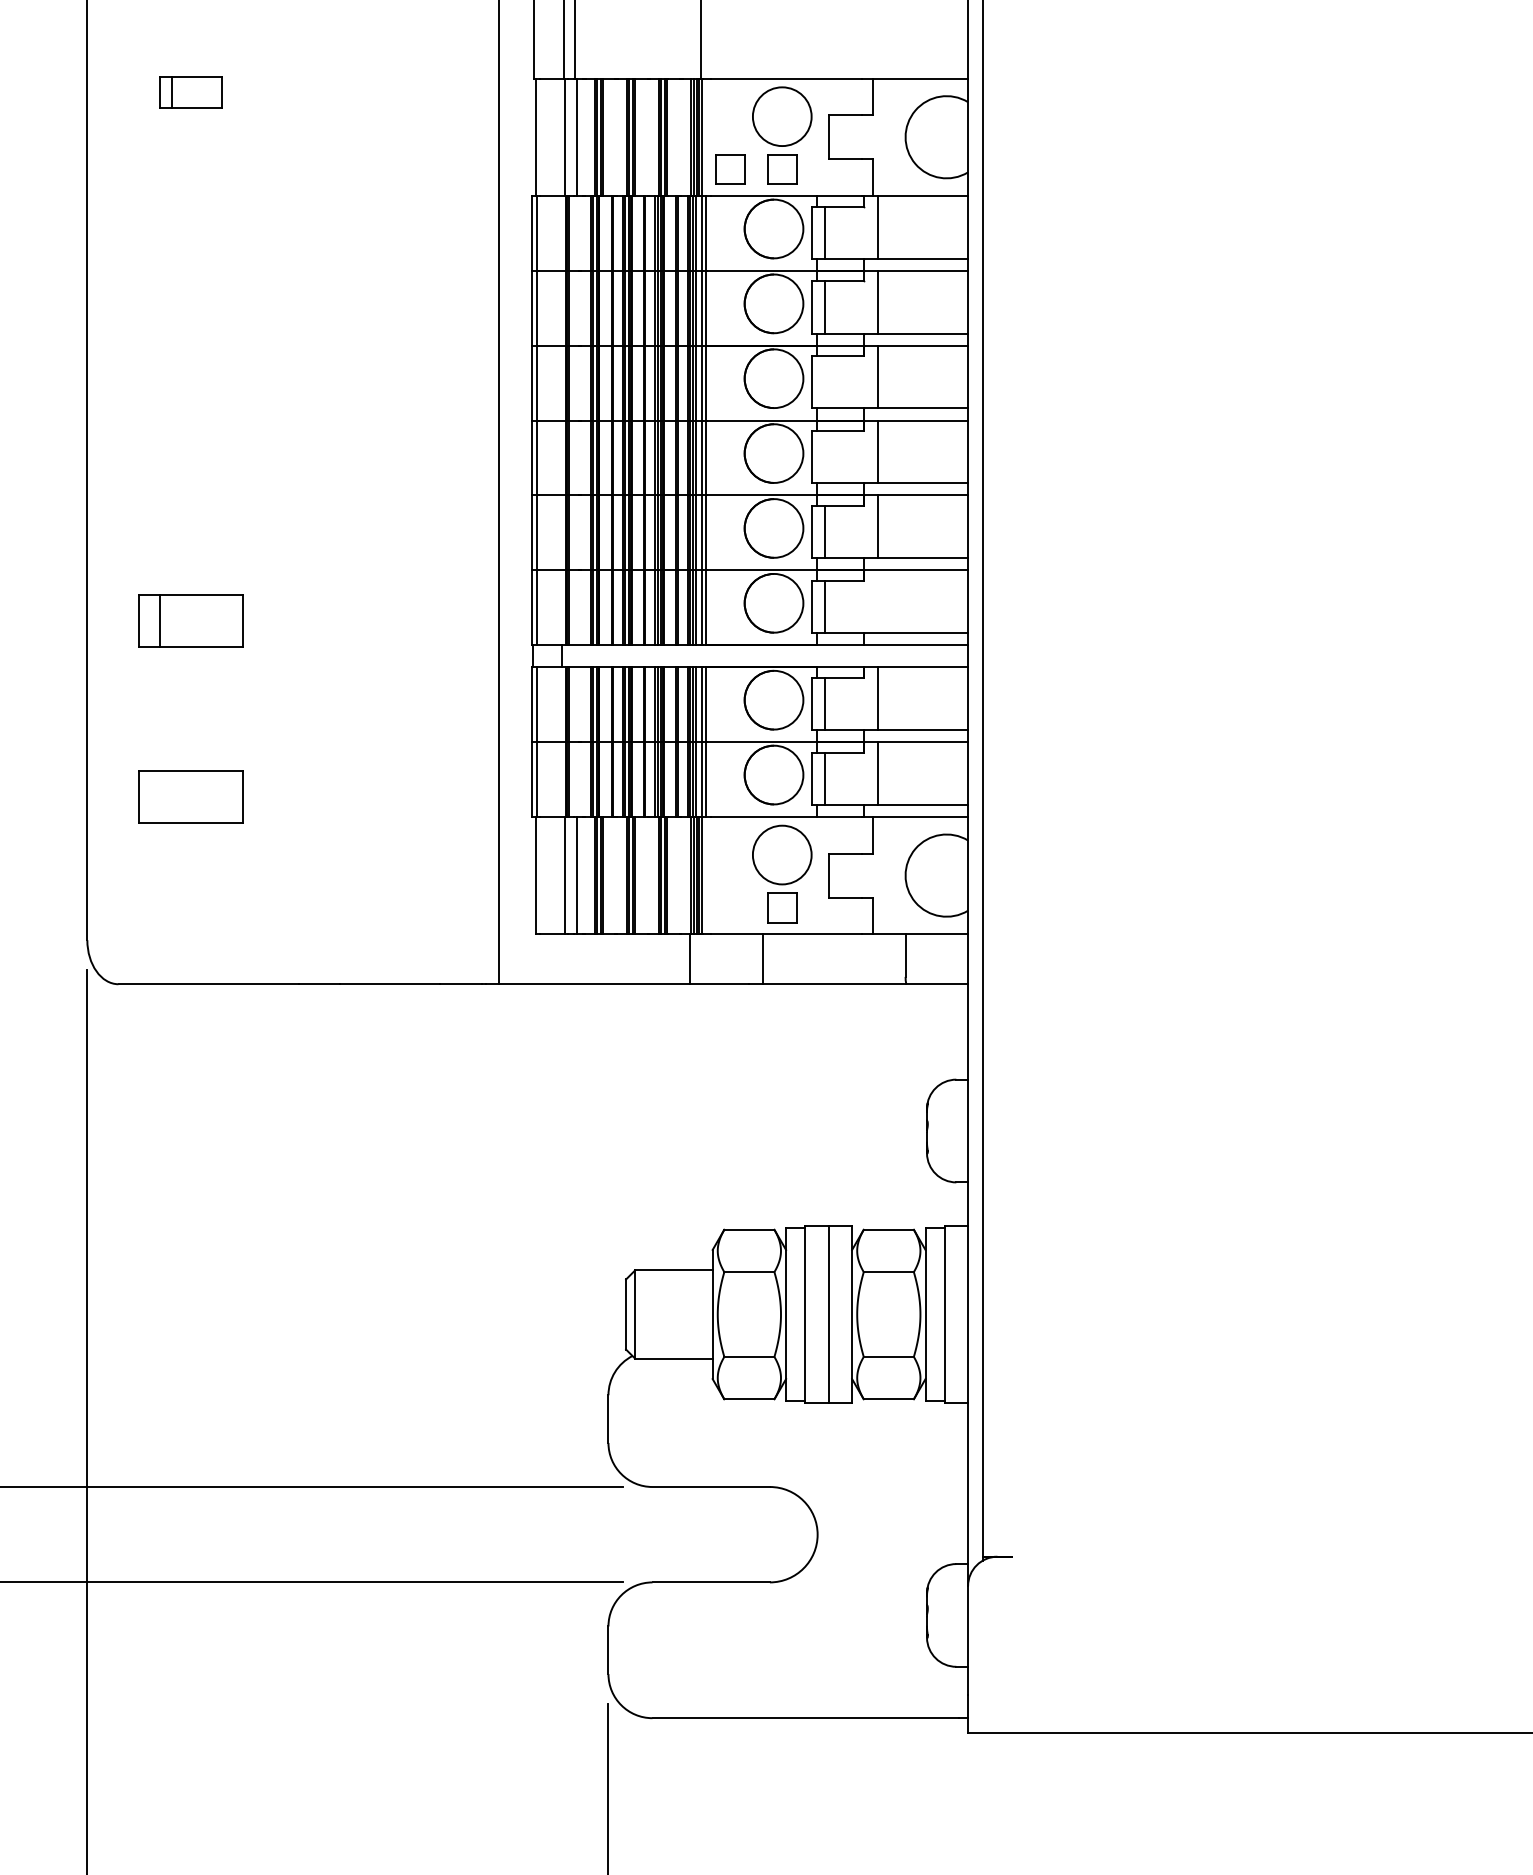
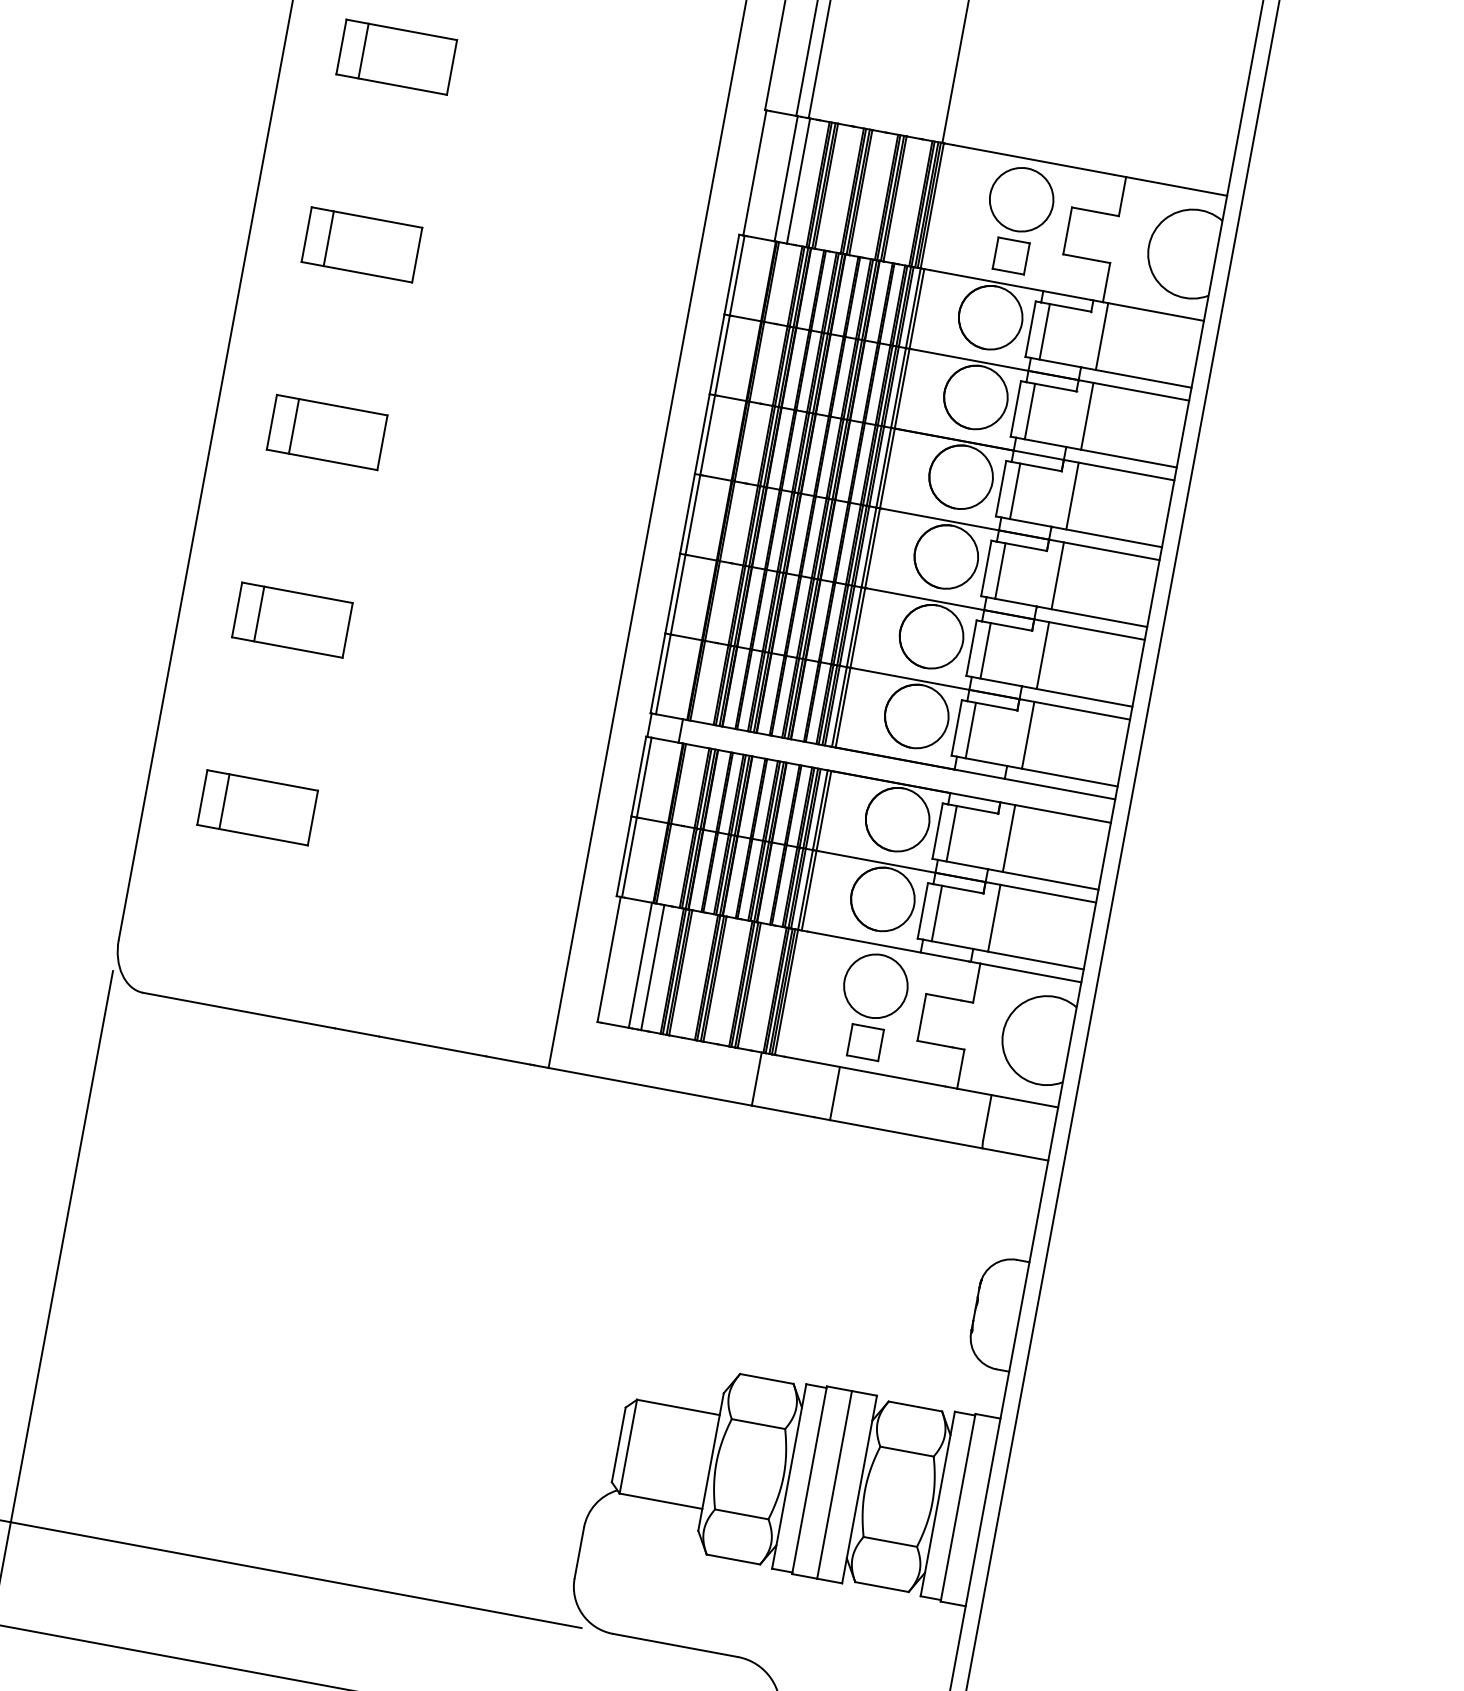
part: (190, 92) -> (396, 57), size x1.67
part: (730, 169) -> (956, 245), removed
part: (190, 268) -> (361, 244), added
line: (825, 382) -> (1015, 491), added
part: (190, 444) -> (326, 432), added
line: (825, 457) -> (1000, 571), added
line: (878, 601) -> (1028, 735), added
line: (160, 796) -> (225, 801), added

